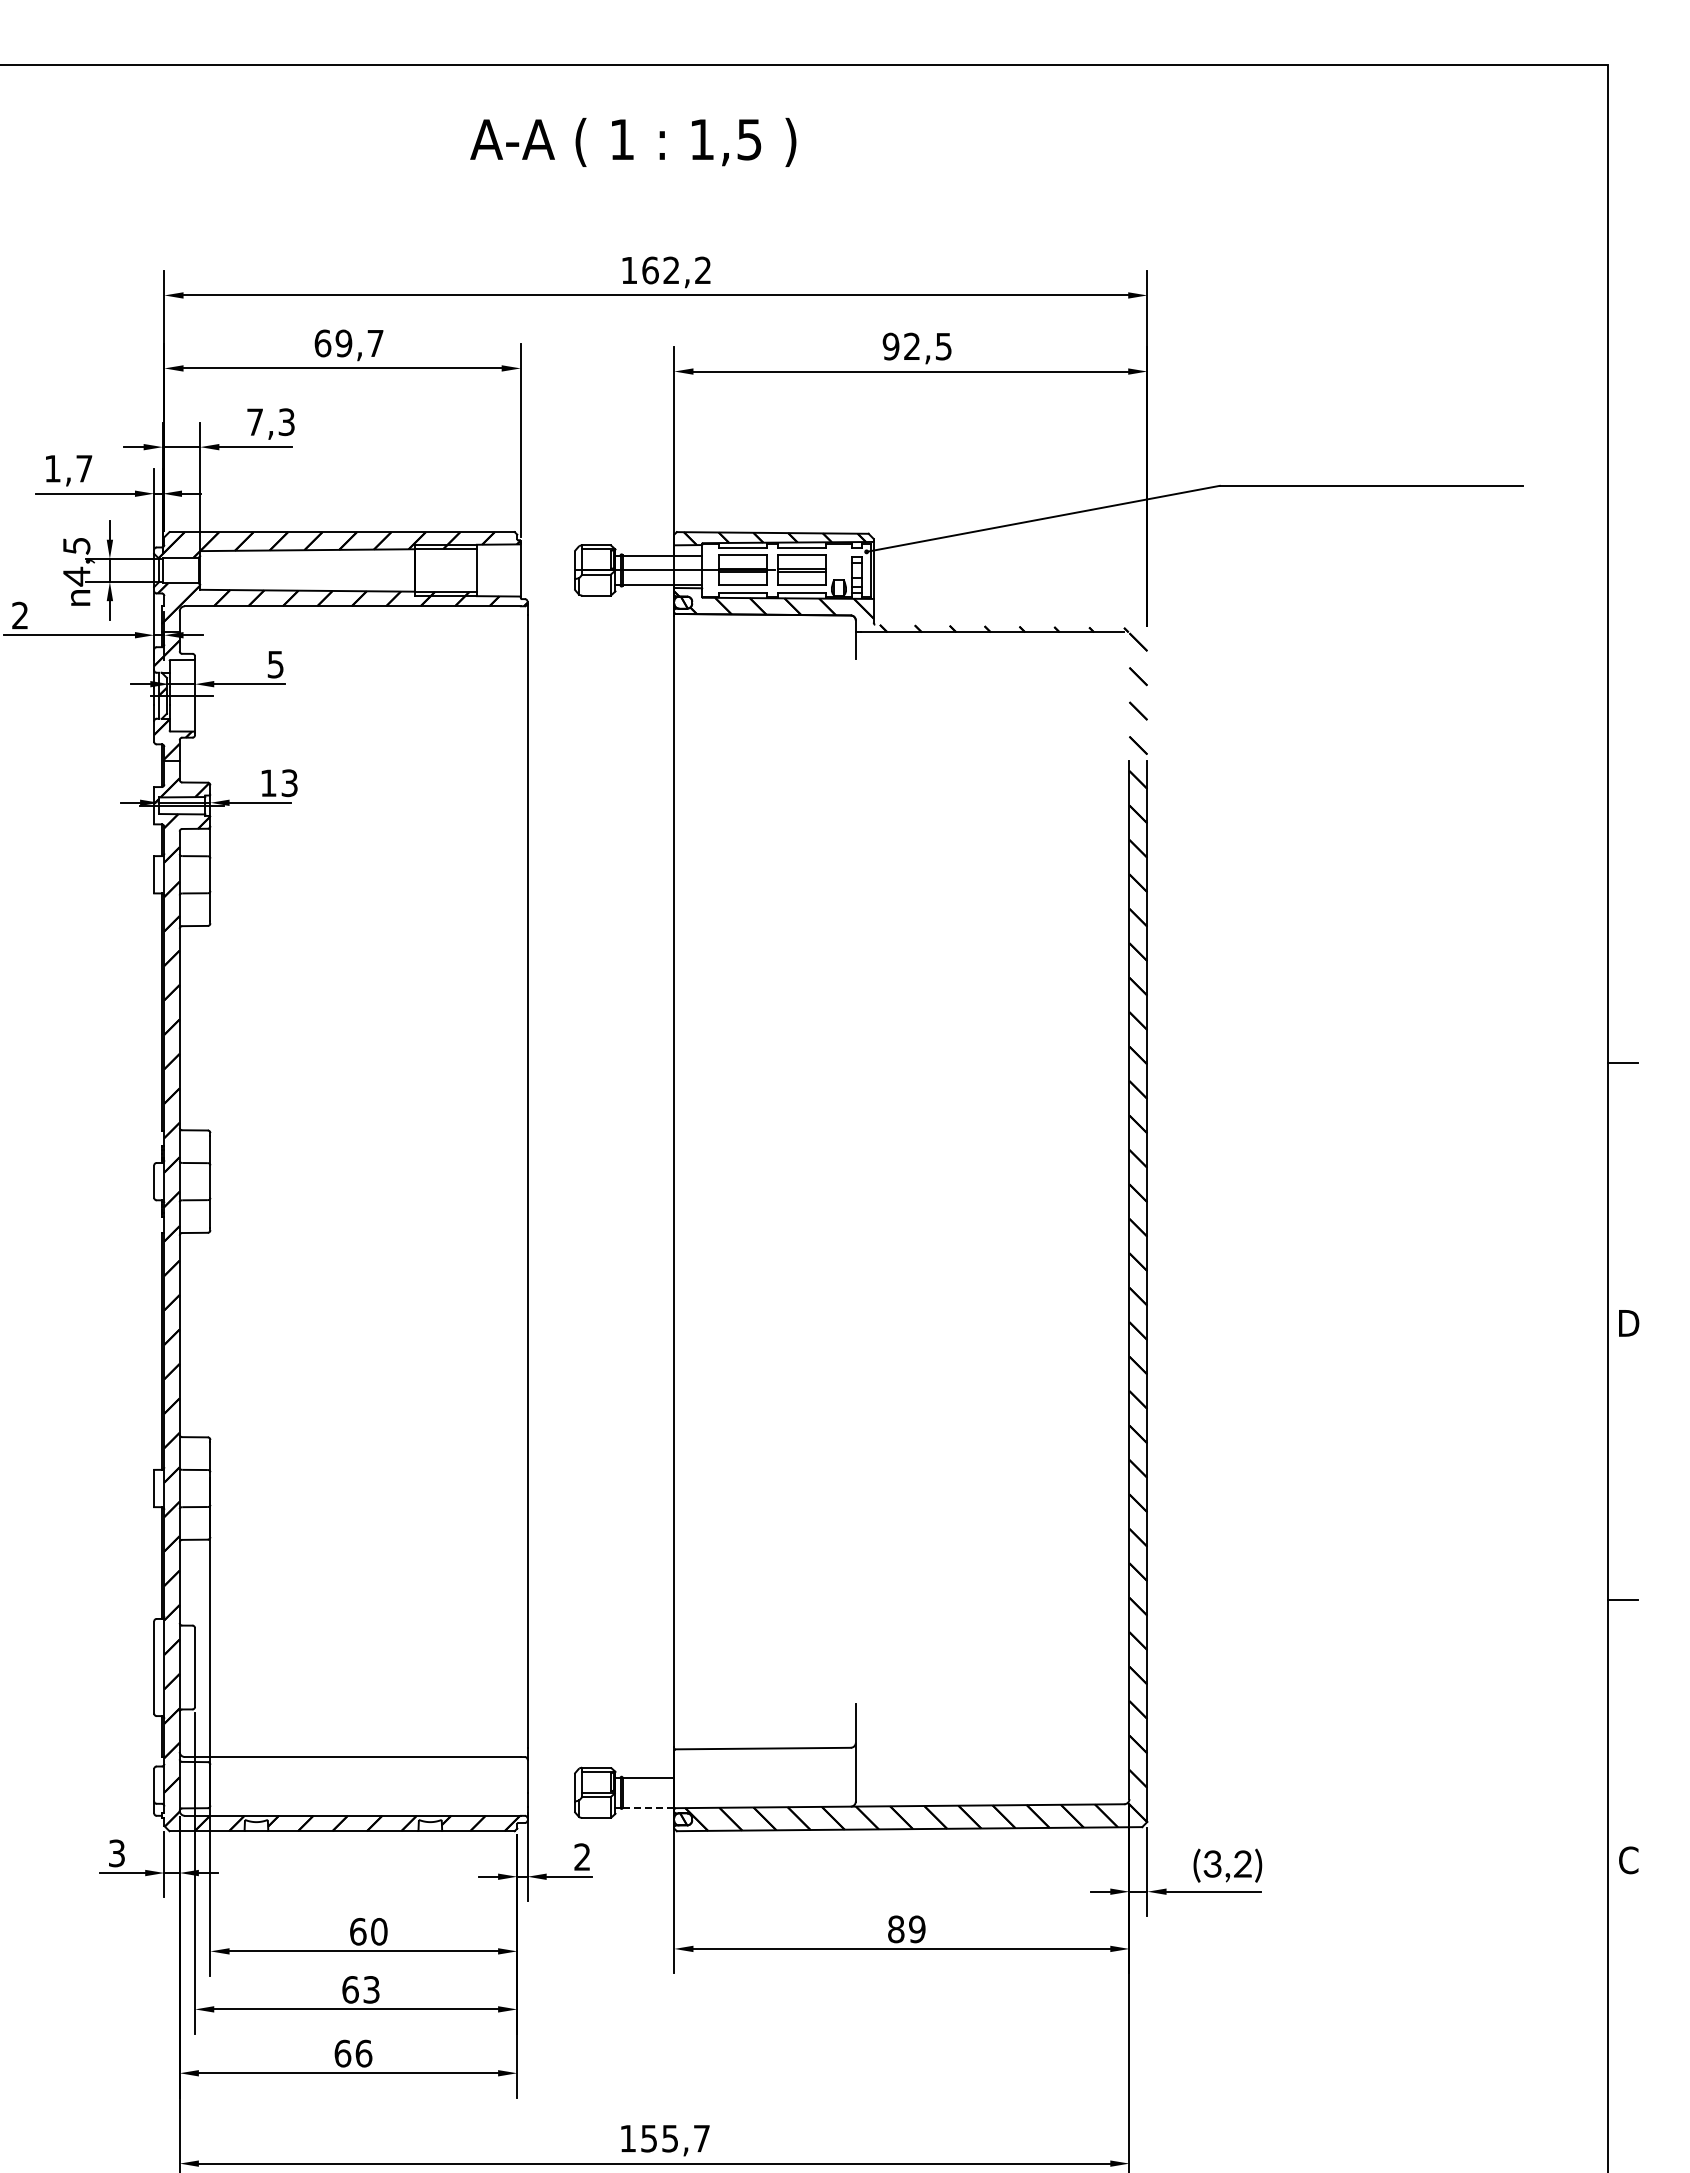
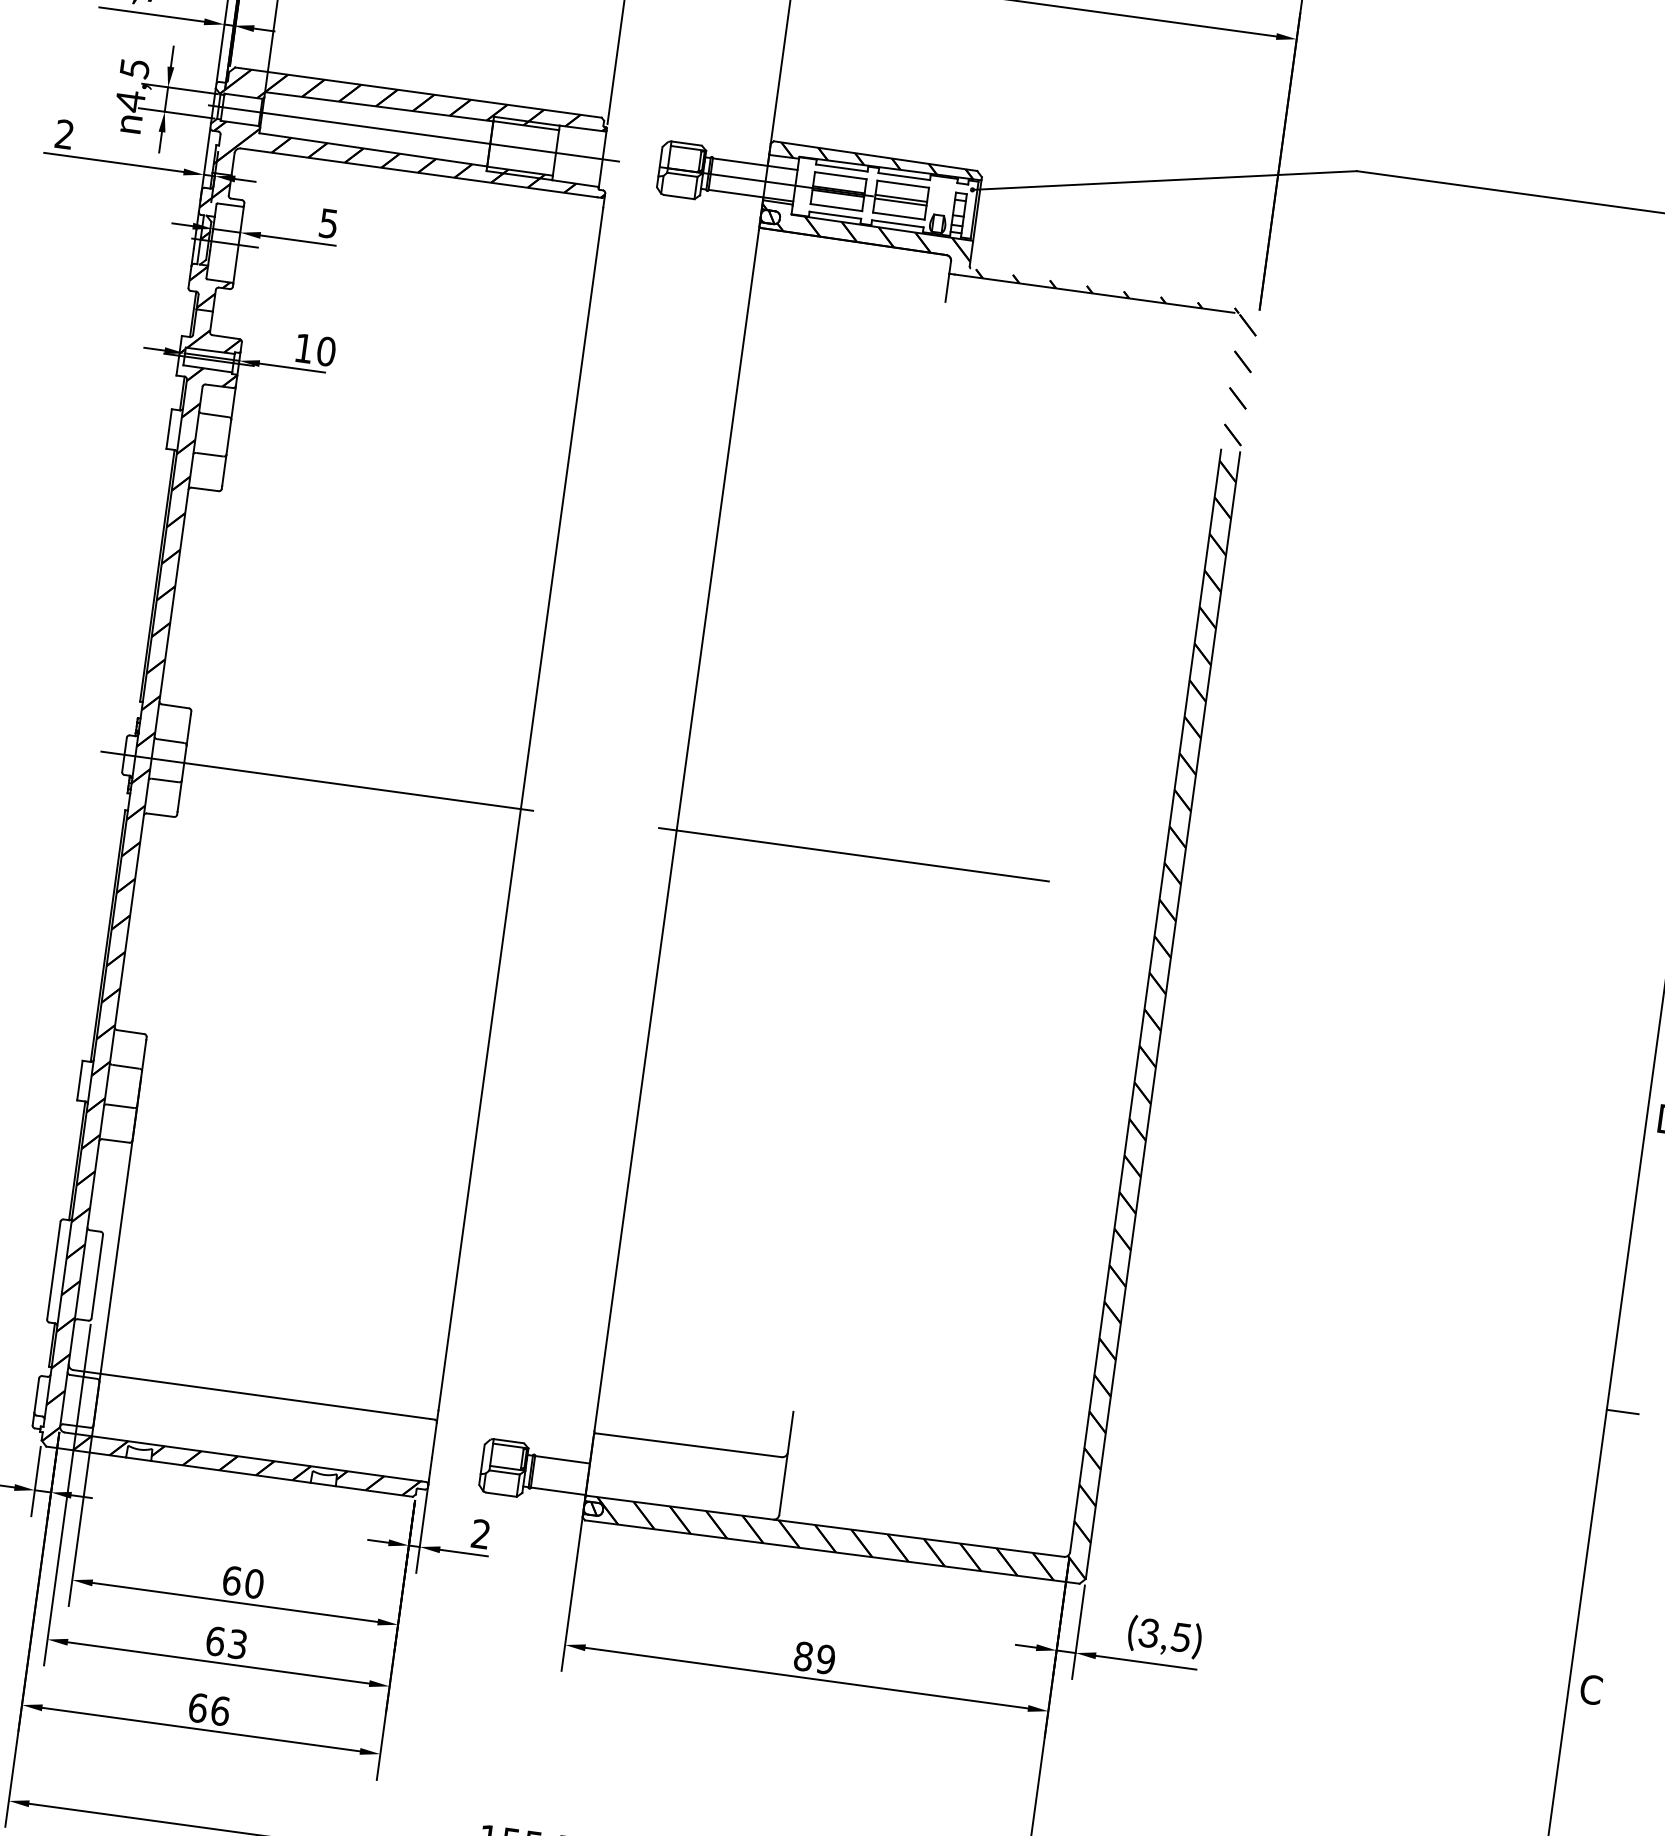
line: (342, 570) -> (413, 133), added
text: (289, 783) -> (326, 351), 13 -> 10
line: (335, 1181) -> (317, 781), added
line: (840, 1181) -> (853, 854), added
line: (648, 1807) -> (558, 1491), dashed -> solid
text: (1242, 1863) -> (1180, 1636), (3,2) -> (3,5)

